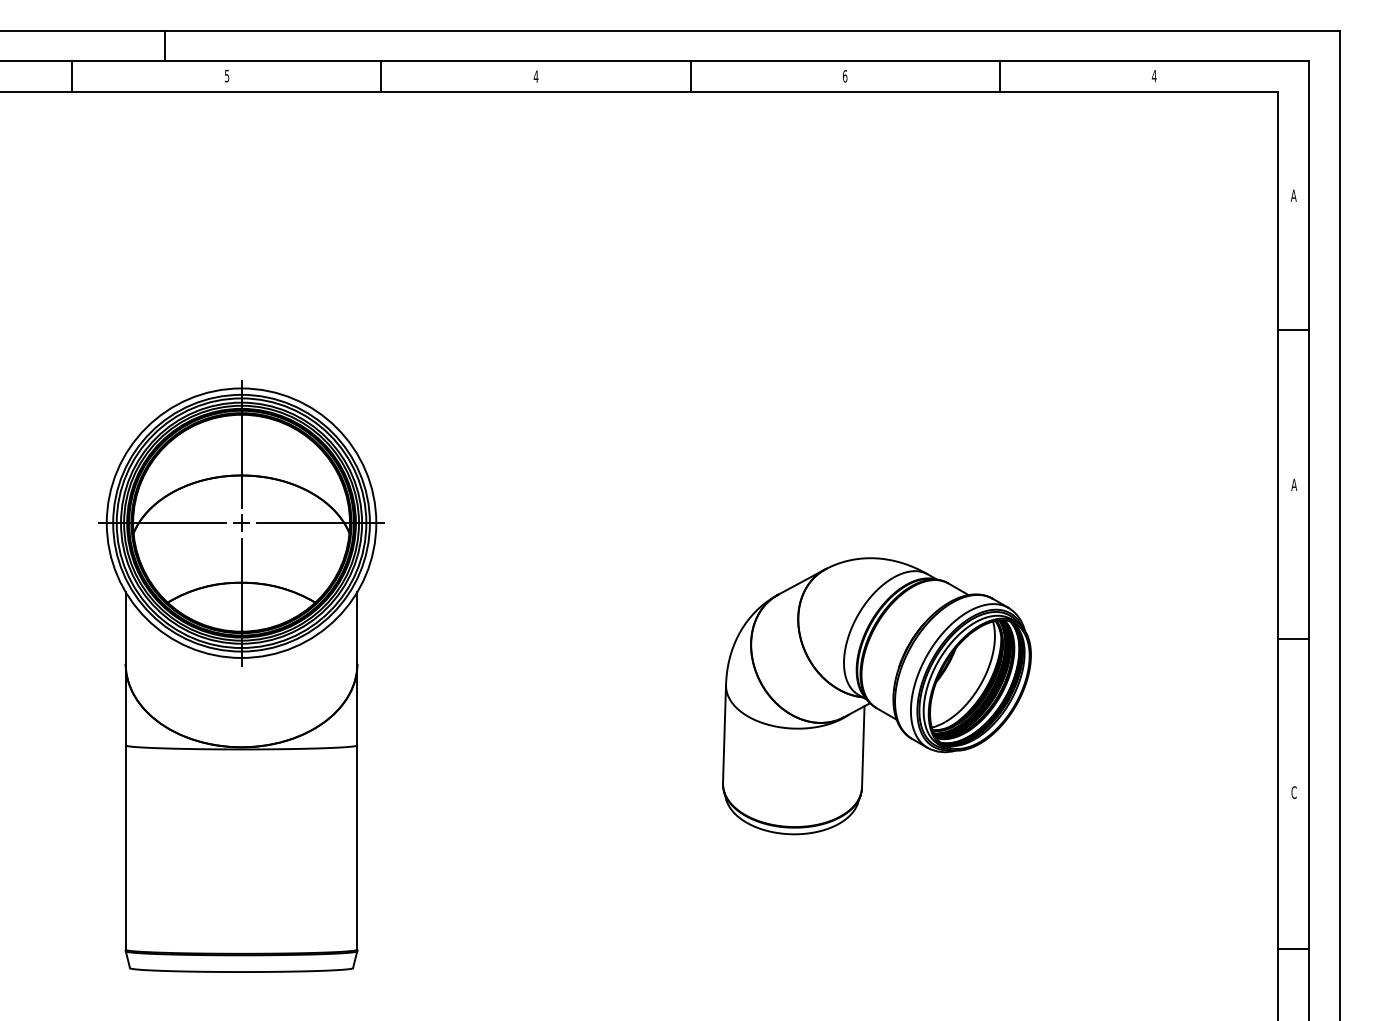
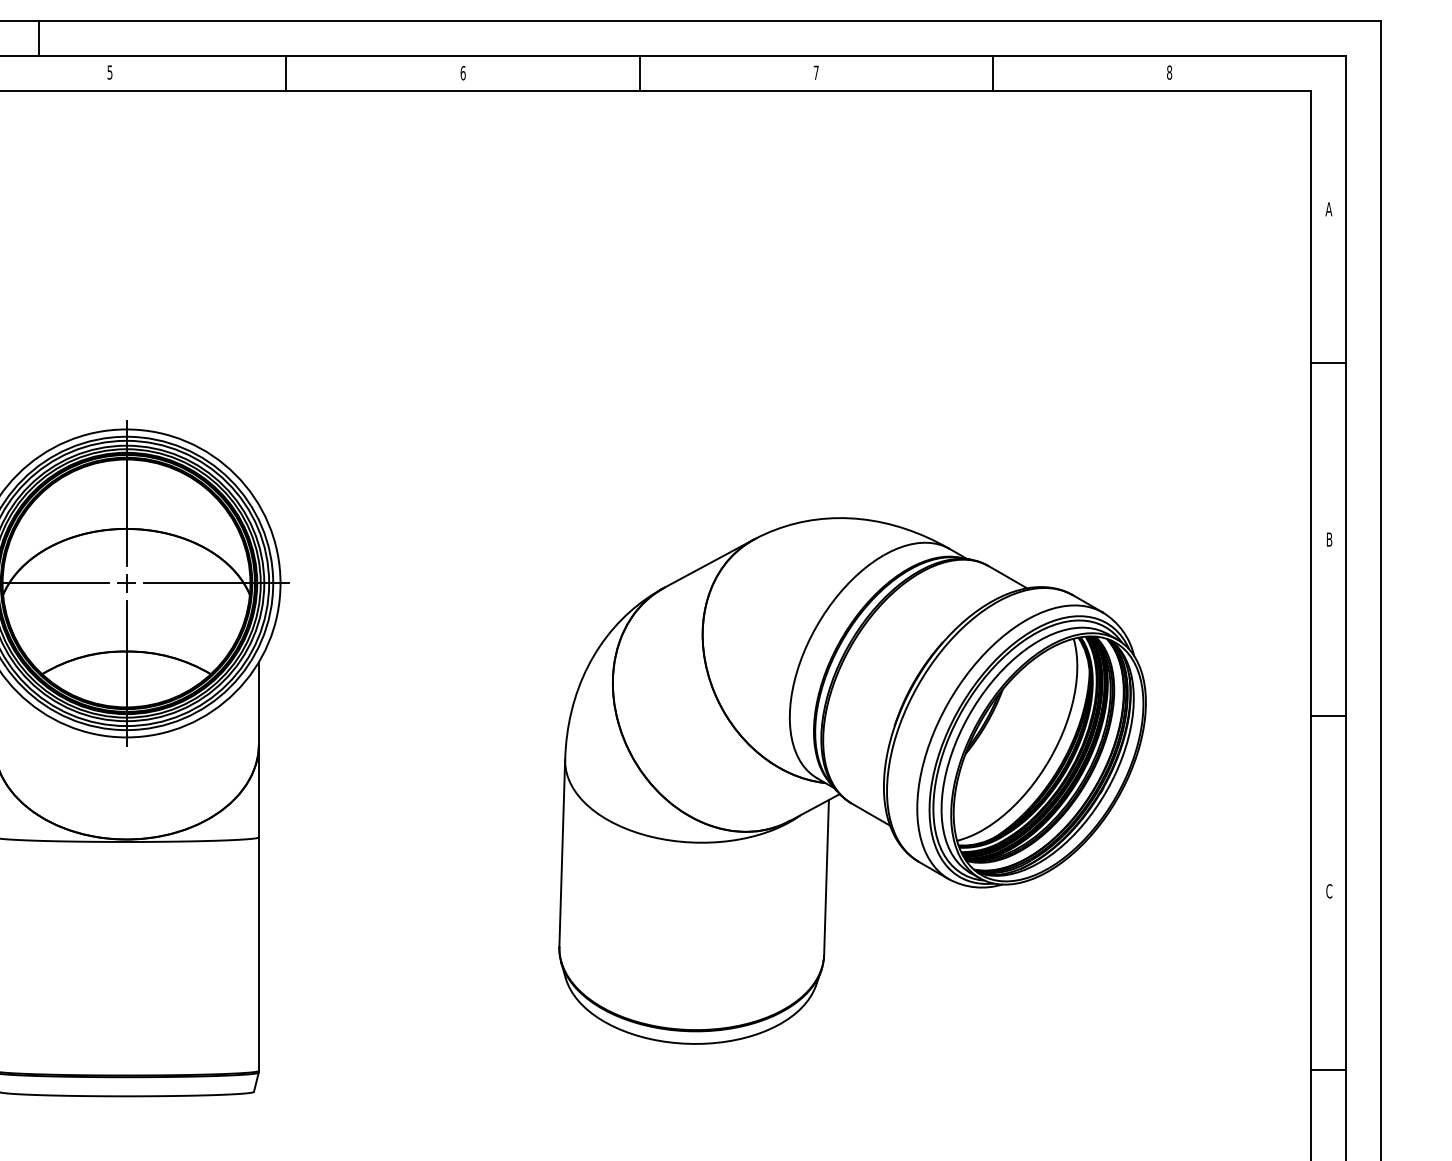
text: (1153, 75) -> (1168, 71), 4 -> 8
text: (535, 76) -> (462, 72), 4 -> 6
text: (845, 76) -> (816, 72), 6 -> 7
text: (1294, 484) -> (1329, 539), A -> B
part: (876, 696) -> (852, 781), size x1.67

